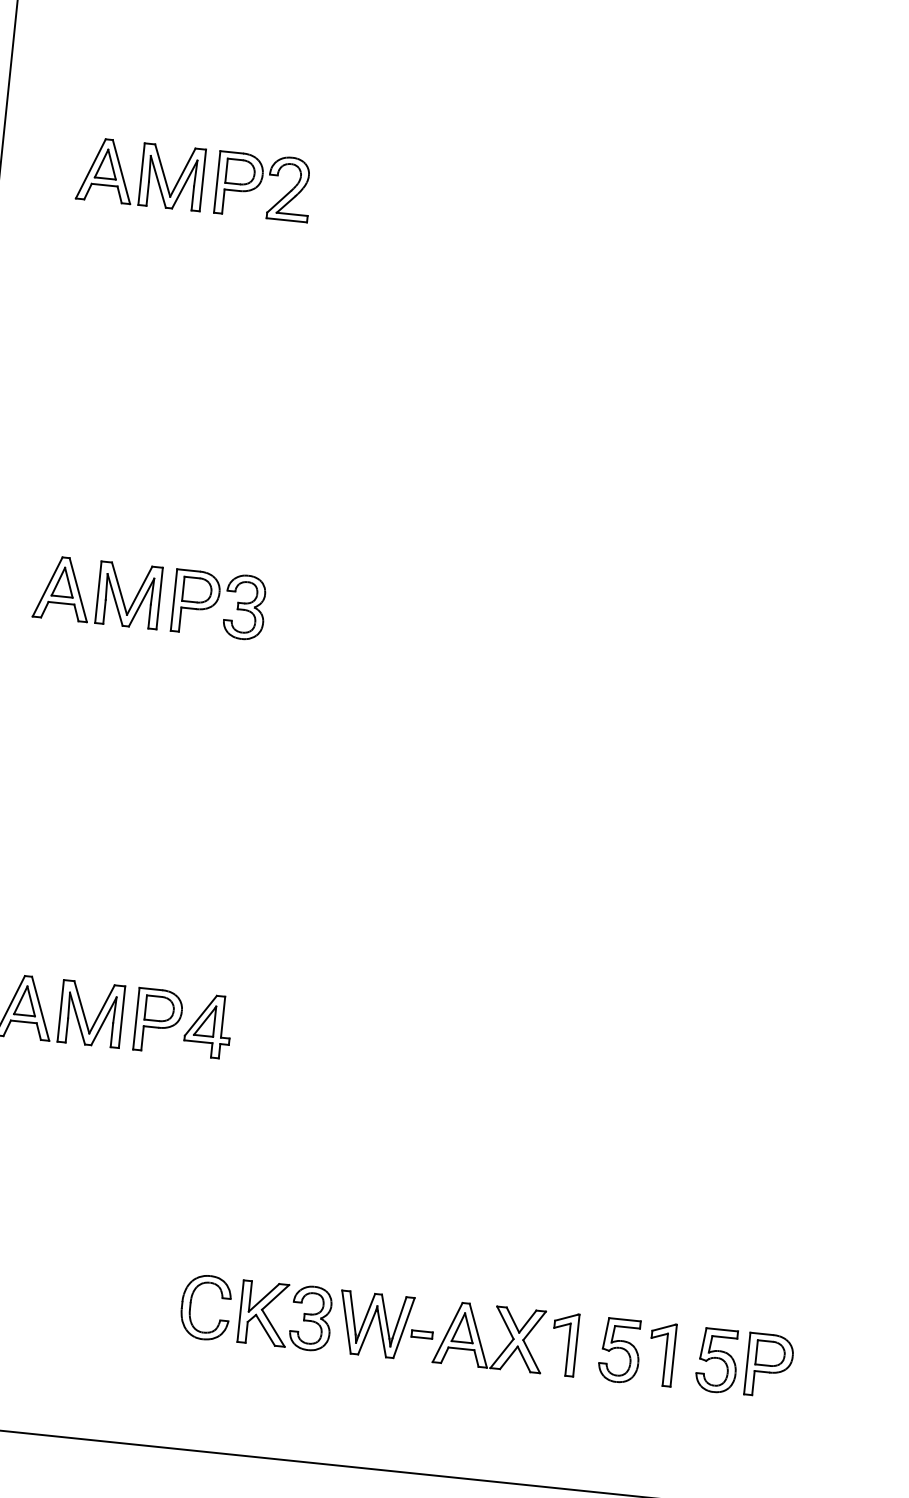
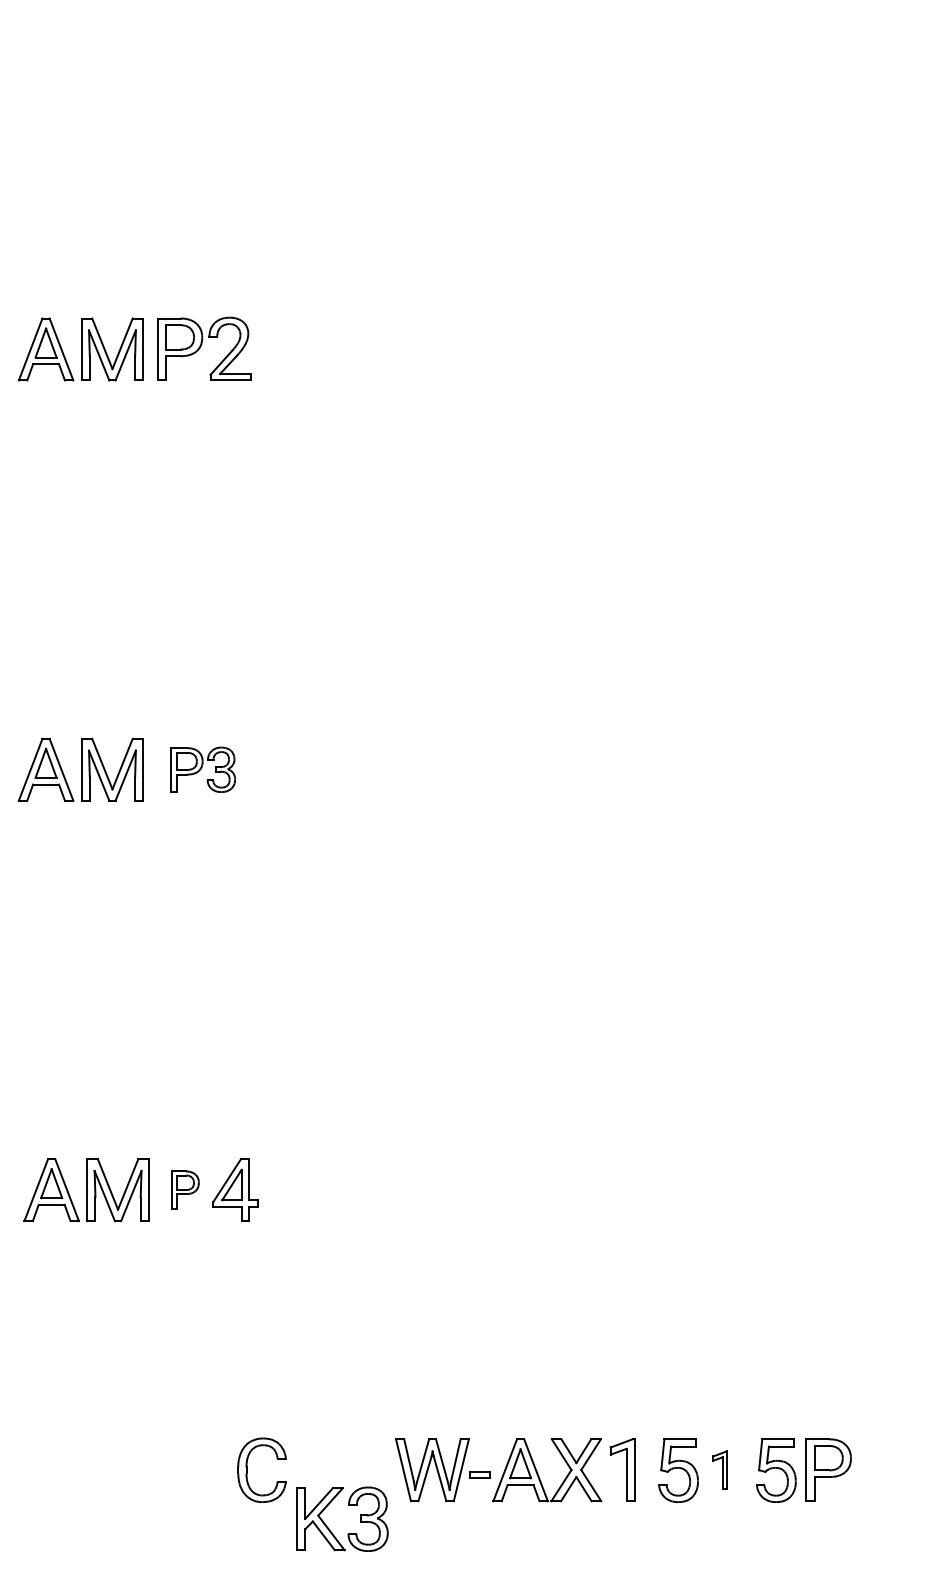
part: (219, 604) -> (203, 769), size x0.7
part: (158, 1020) -> (185, 1189), size x0.6
part: (293, 1302) -> (348, 1505), moved
part: (660, 1353) -> (719, 1469), size x0.6

